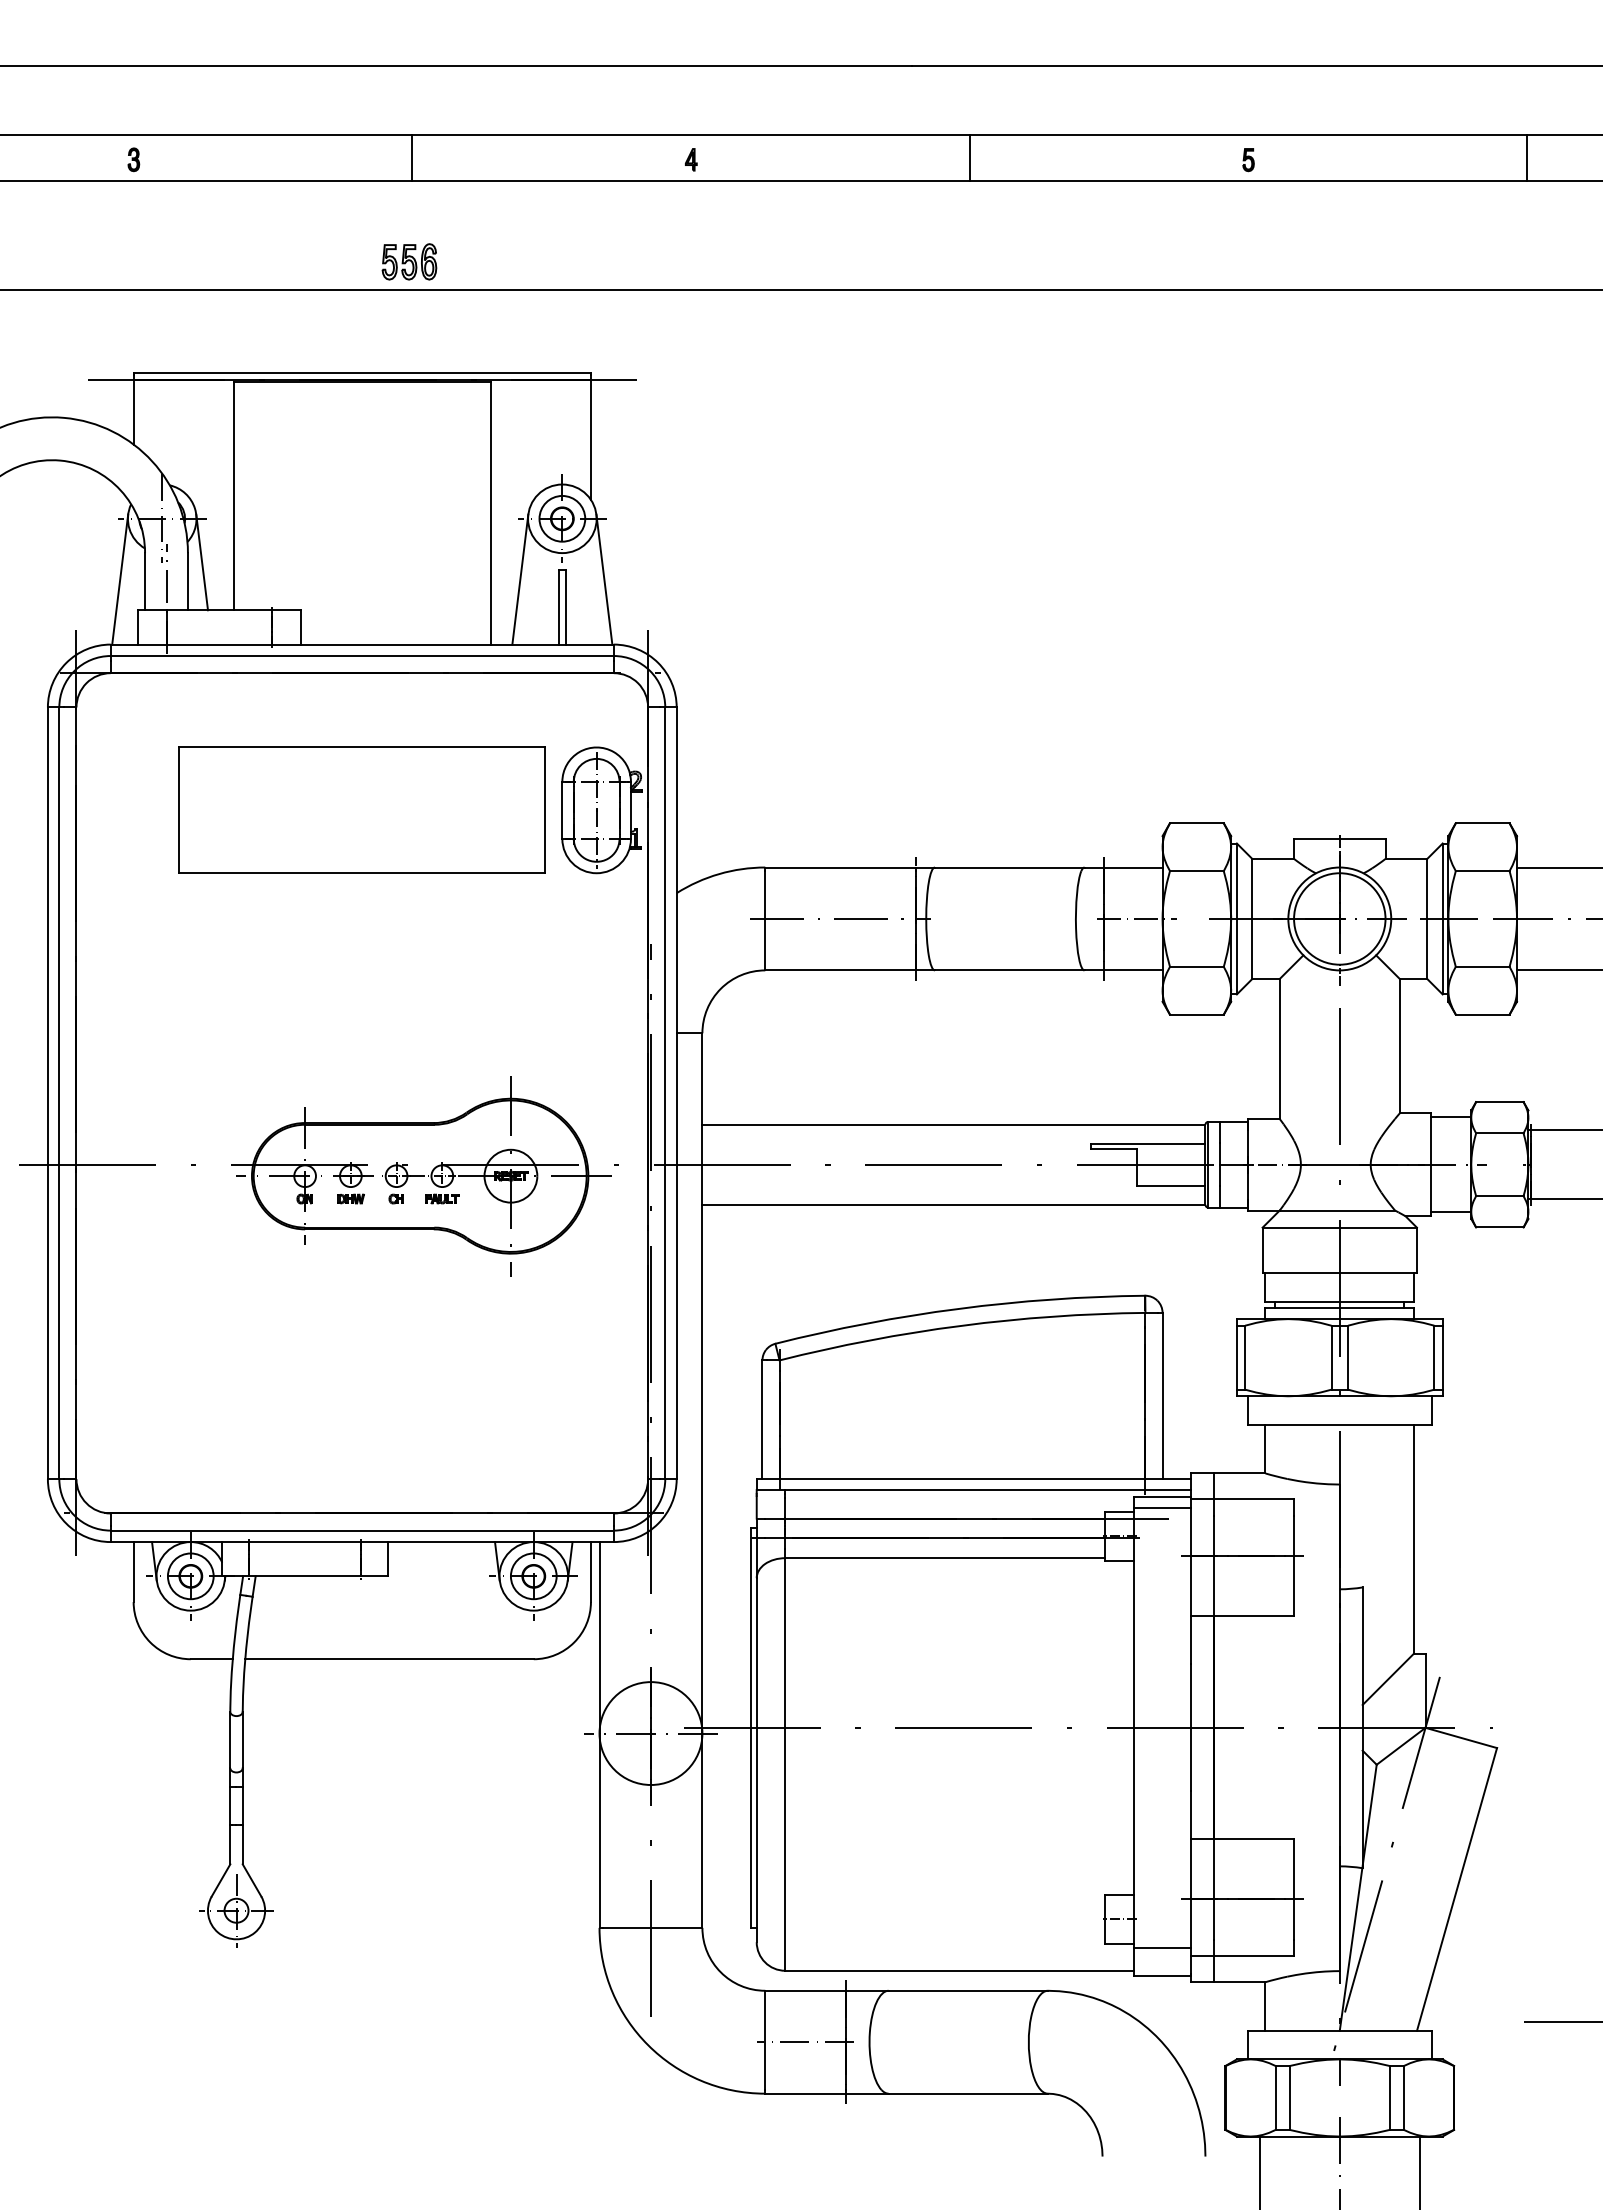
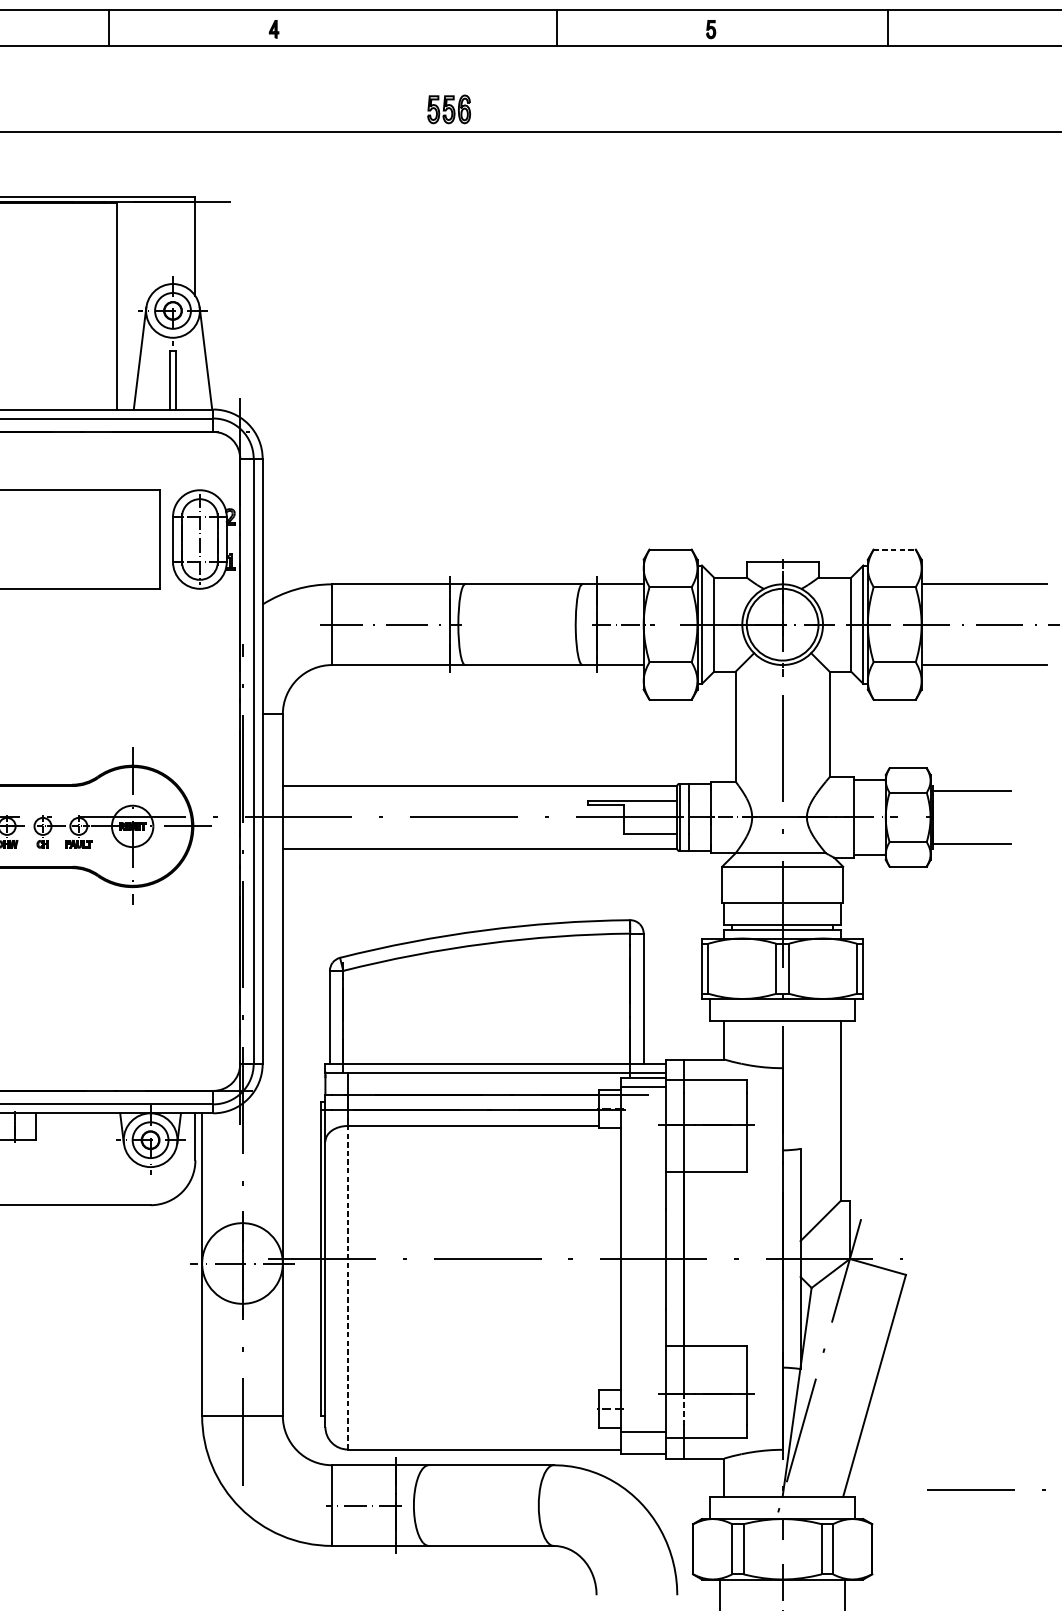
line: (412, 157) -> (108, 27), moved
line: (969, 157) -> (556, 27), moved
line: (1526, 157) -> (887, 27), moved
part: (409, 261) -> (449, 109), moved
line: (1482, 823) -> (894, 549), solid -> dashed
line: (785, 1763) -> (347, 1286), solid -> dashed
line: (1214, 1919) -> (684, 1409), solid -> dashed

